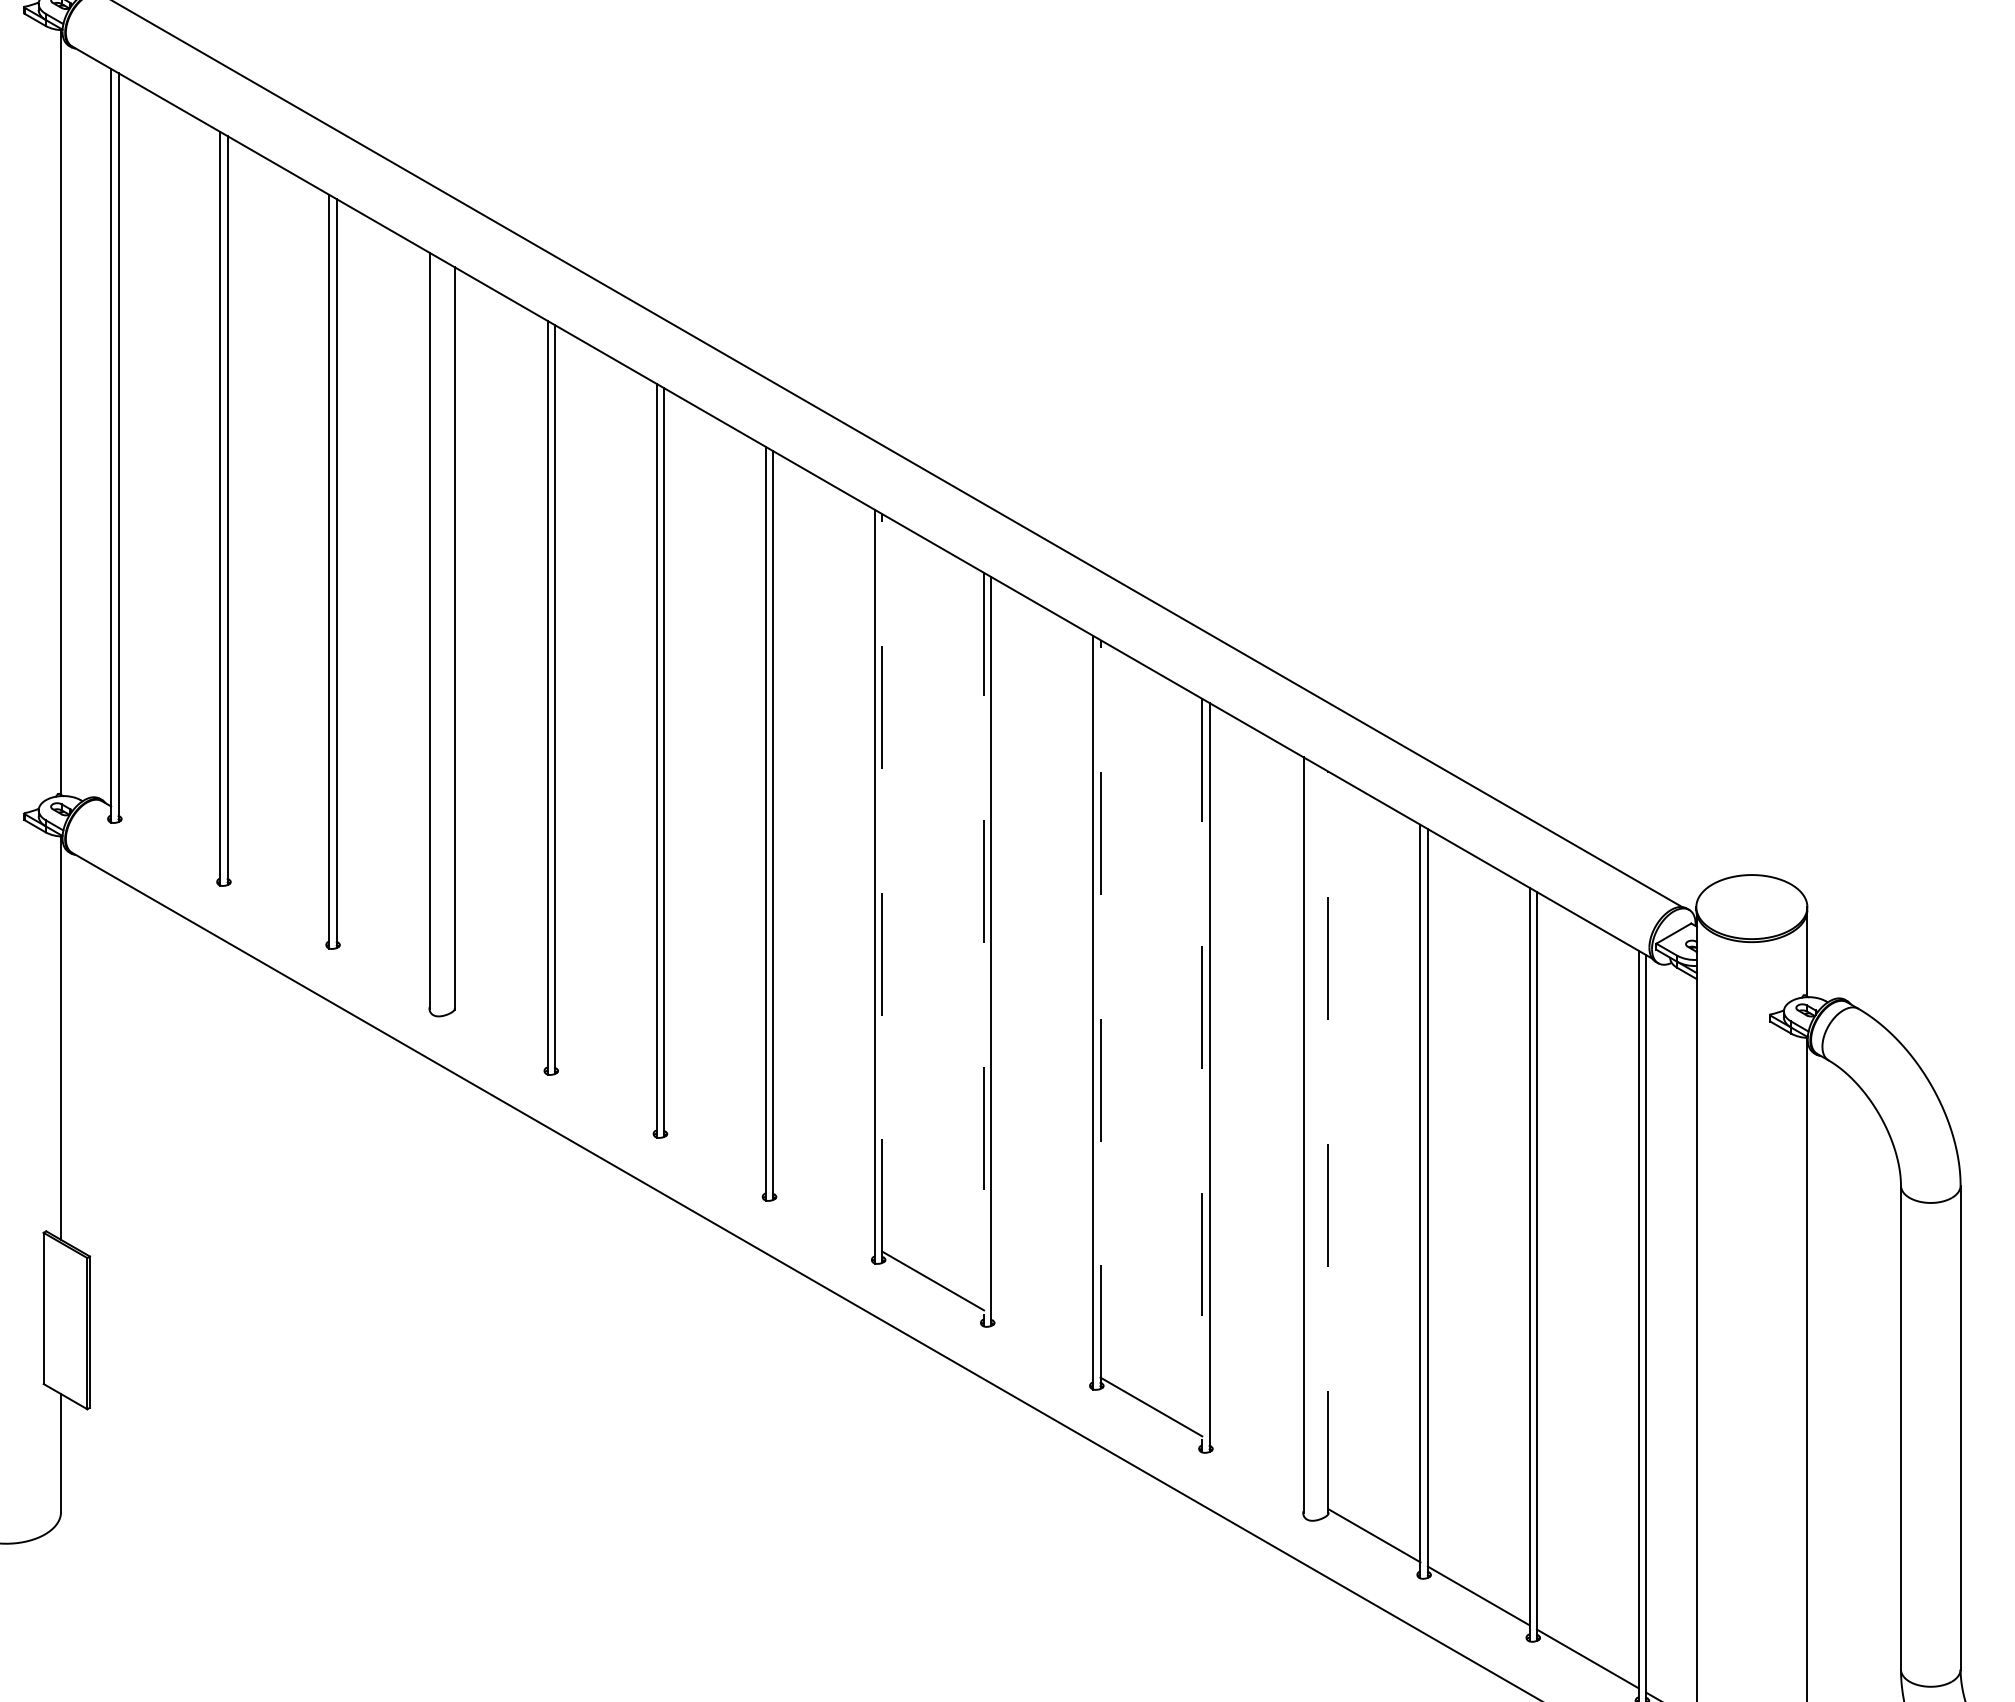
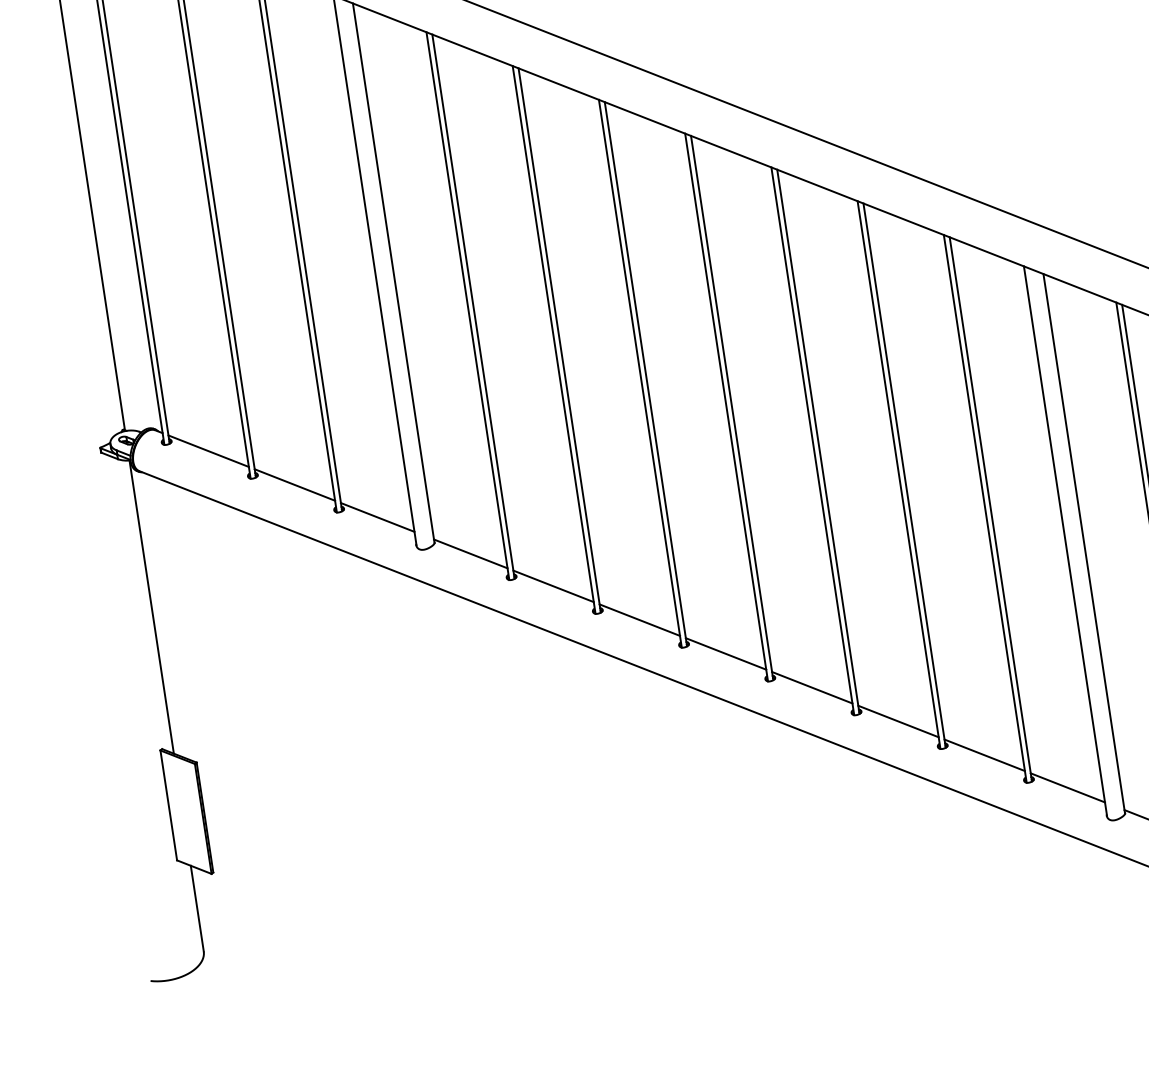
line: (169, 839) -> (208, 450), added
line: (882, 888) -> (732, 408), dashed -> solid
line: (278, 902) -> (294, 484), added
line: (984, 949) -> (813, 441), dashed -> solid
line: (382, 963) -> (377, 517), added
line: (1100, 1014) -> (904, 475), dashed -> solid
line: (500, 1031) -> (470, 553), added
line: (1202, 1075) -> (985, 508), dashed -> solid
line: (605, 1091) -> (553, 586), added
line: (1328, 1142) -> (1084, 543), dashed -> solid
line: (714, 1154) -> (639, 619), added
line: (823, 1217) -> (725, 653), added
line: (1042, 1343) -> (898, 721), added
line: (1256, 1467) -> (1067, 787), added

